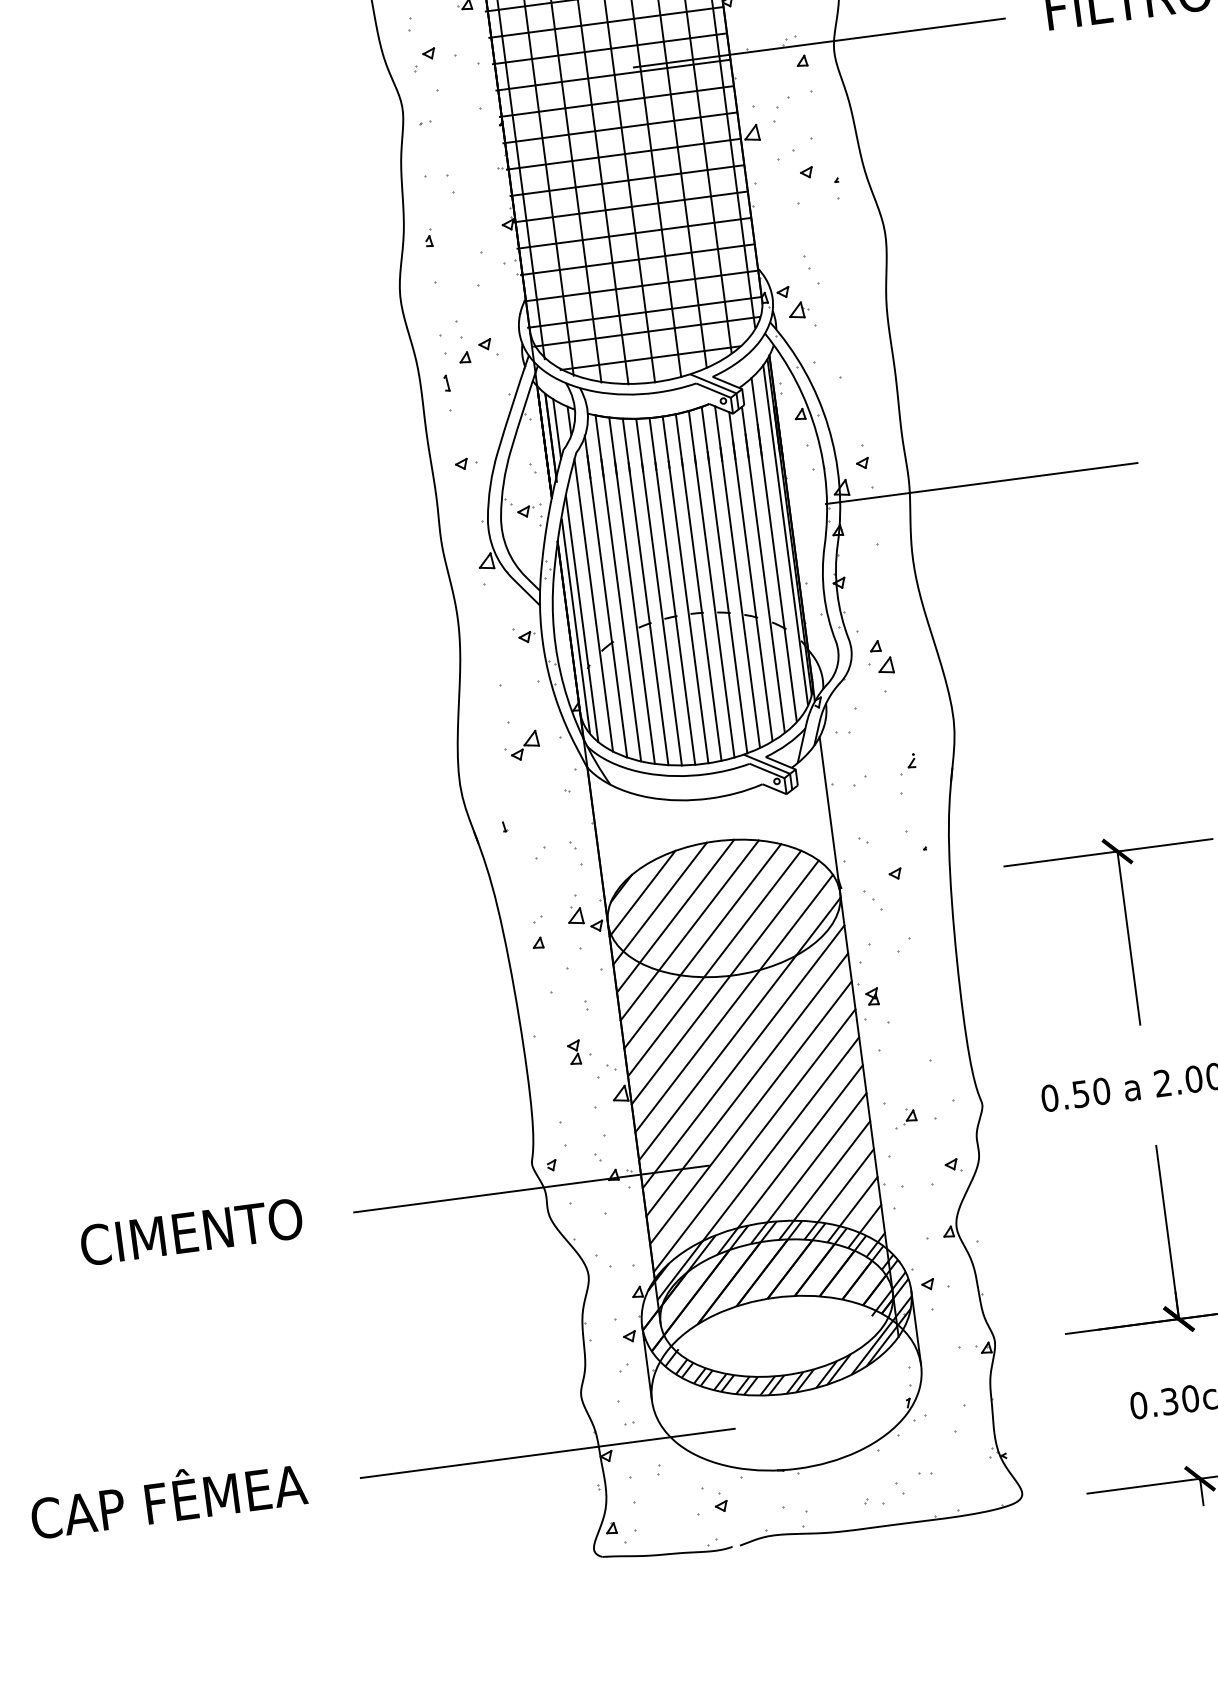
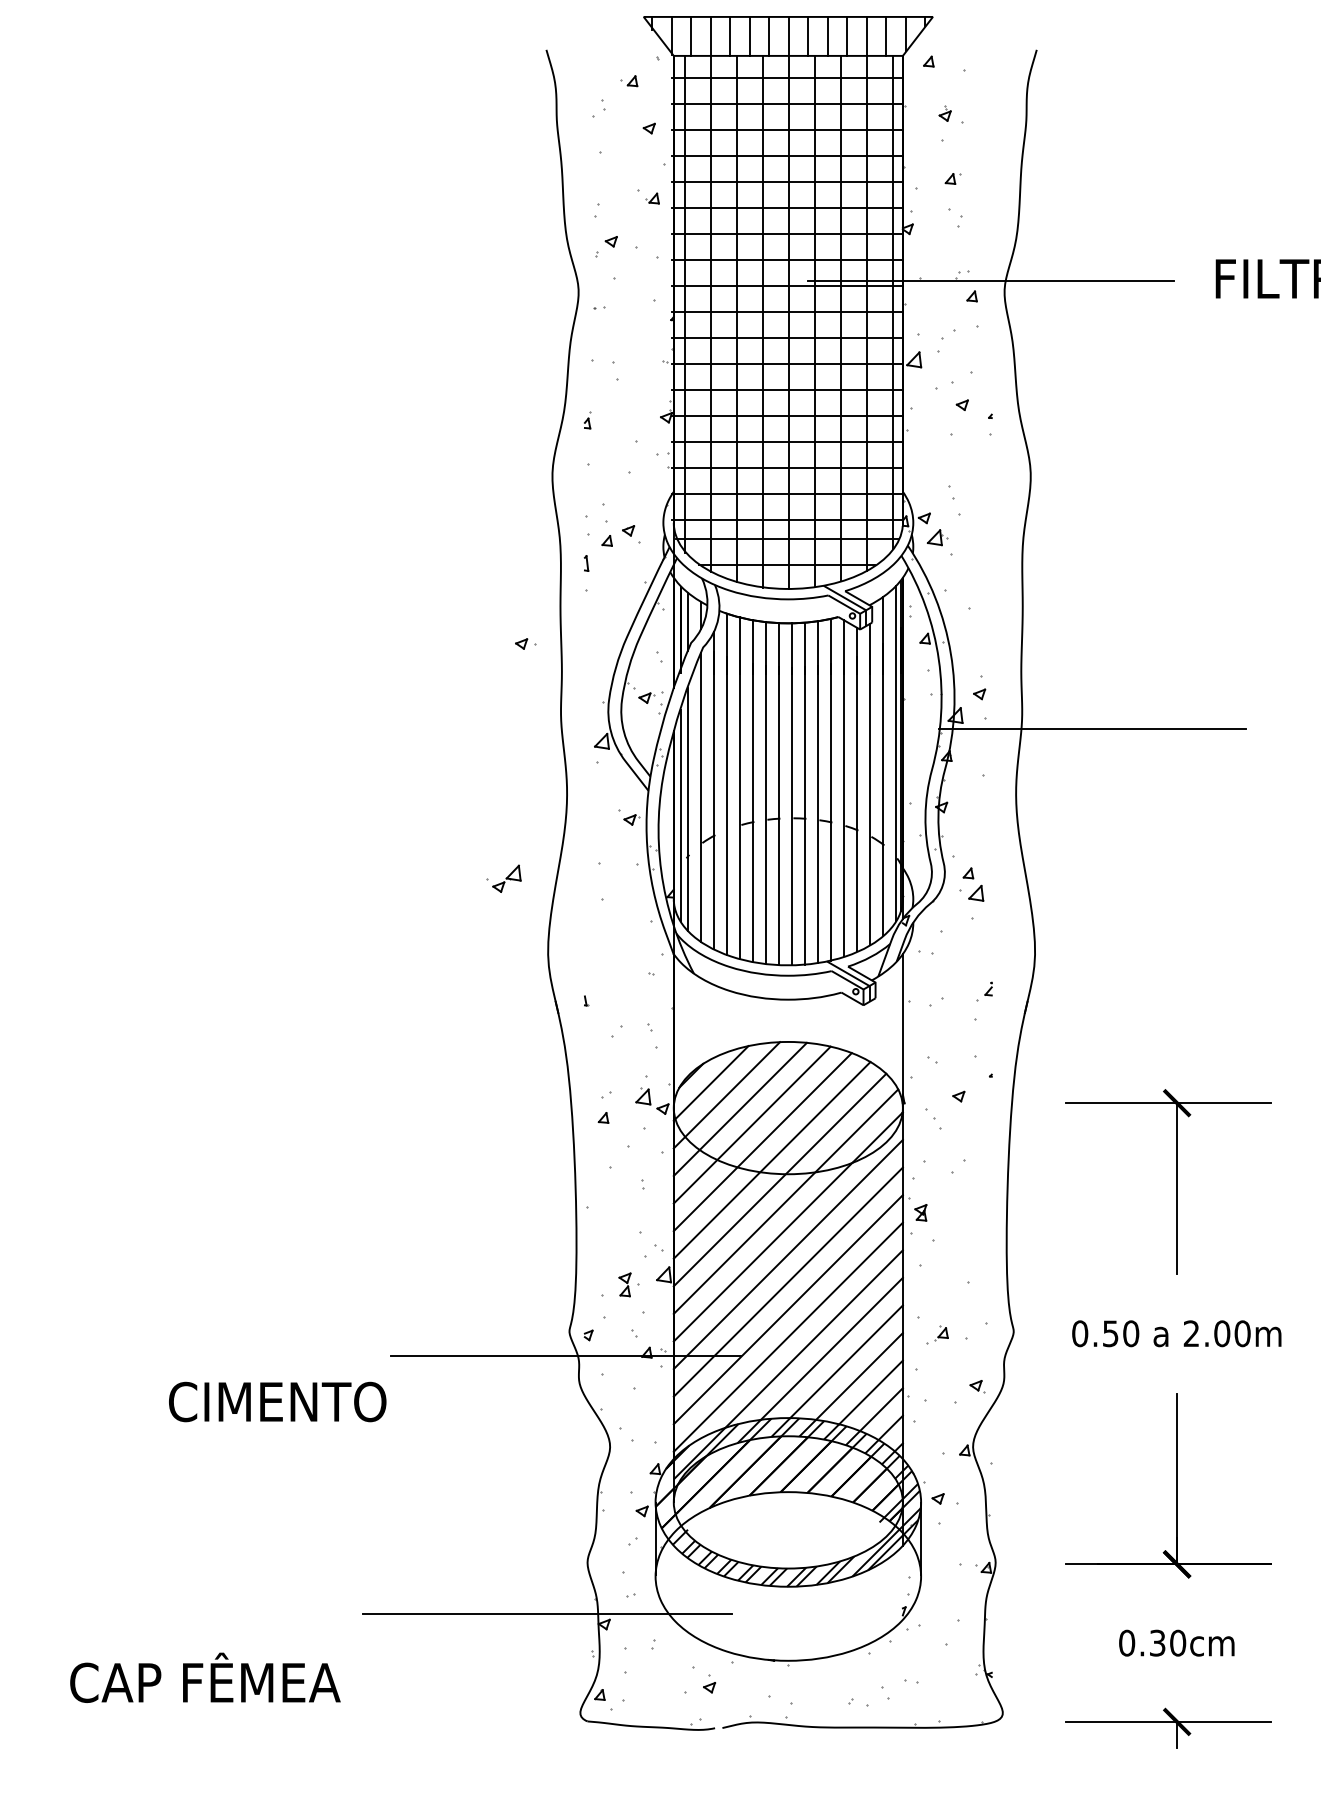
part: (465, 463) -> (525, 643), moved
part: (521, 745) -> (503, 878), moved
part: (574, 1052) -> (624, 1284), moved
text: (191, 1231) -> (277, 1401), moved
text: (168, 1496) -> (205, 1677), moved

